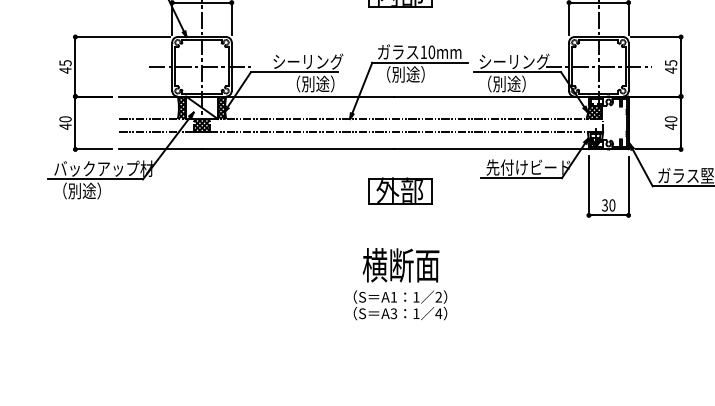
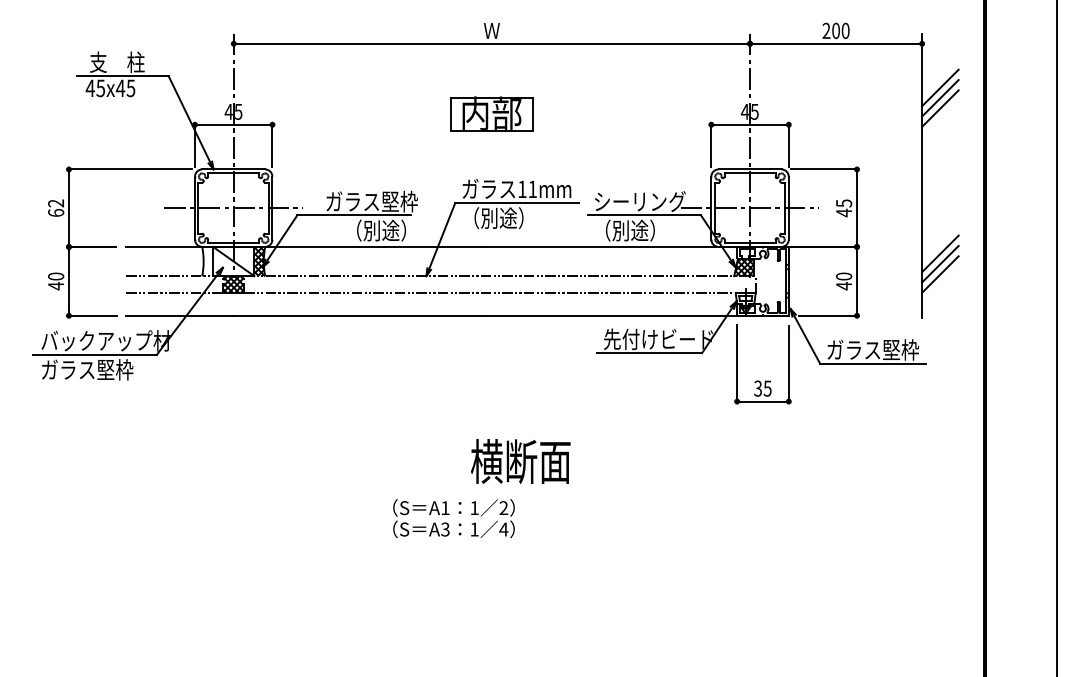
text: (431, 52) -> (532, 189), 10mm -> 11mm
text: (307, 61) -> (371, 201), シーリング -> ガラス堅枠
text: (65, 67) -> (56, 208), 45 -> 62
hatch: (181, 107) -> (207, 261), removed
text: (89, 190) -> (87, 369), （別途） -> ガラス堅枠
part: (400, 190) -> (491, 369), removed
text: (612, 205) -> (767, 388), 30 -> 35
text: (400, 265) -> (520, 461), moved
text: (400, 305) -> (453, 518), moved

